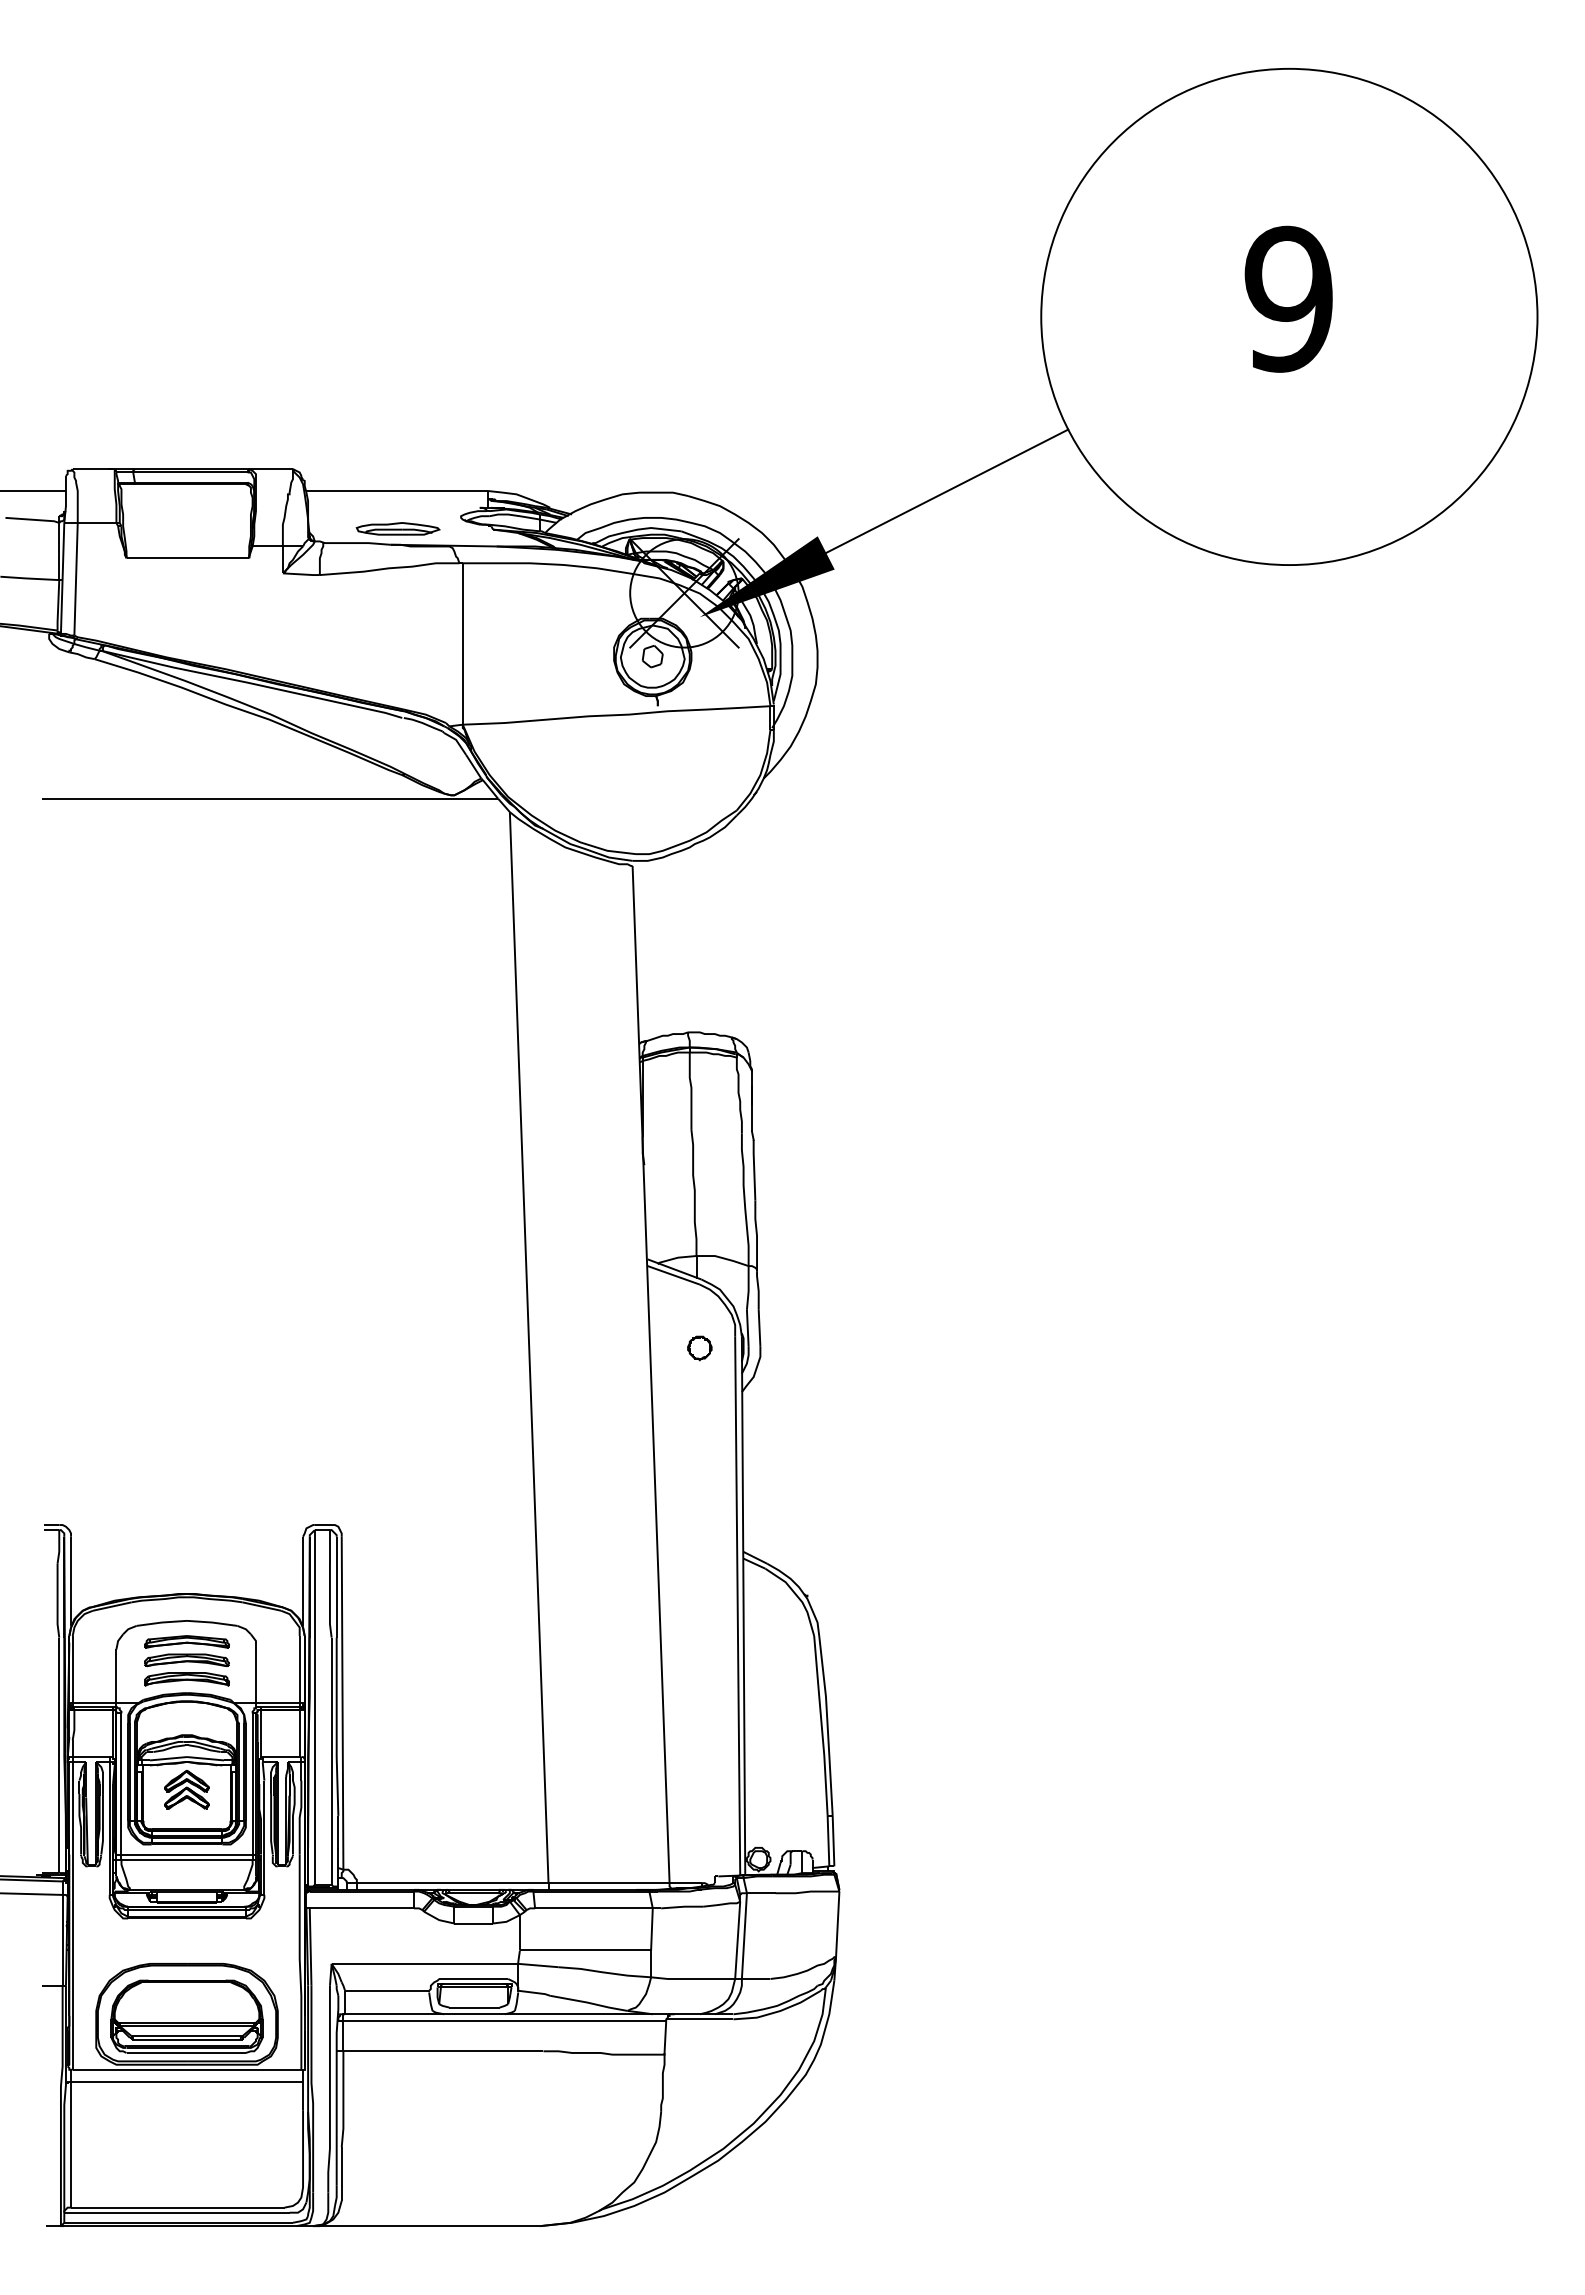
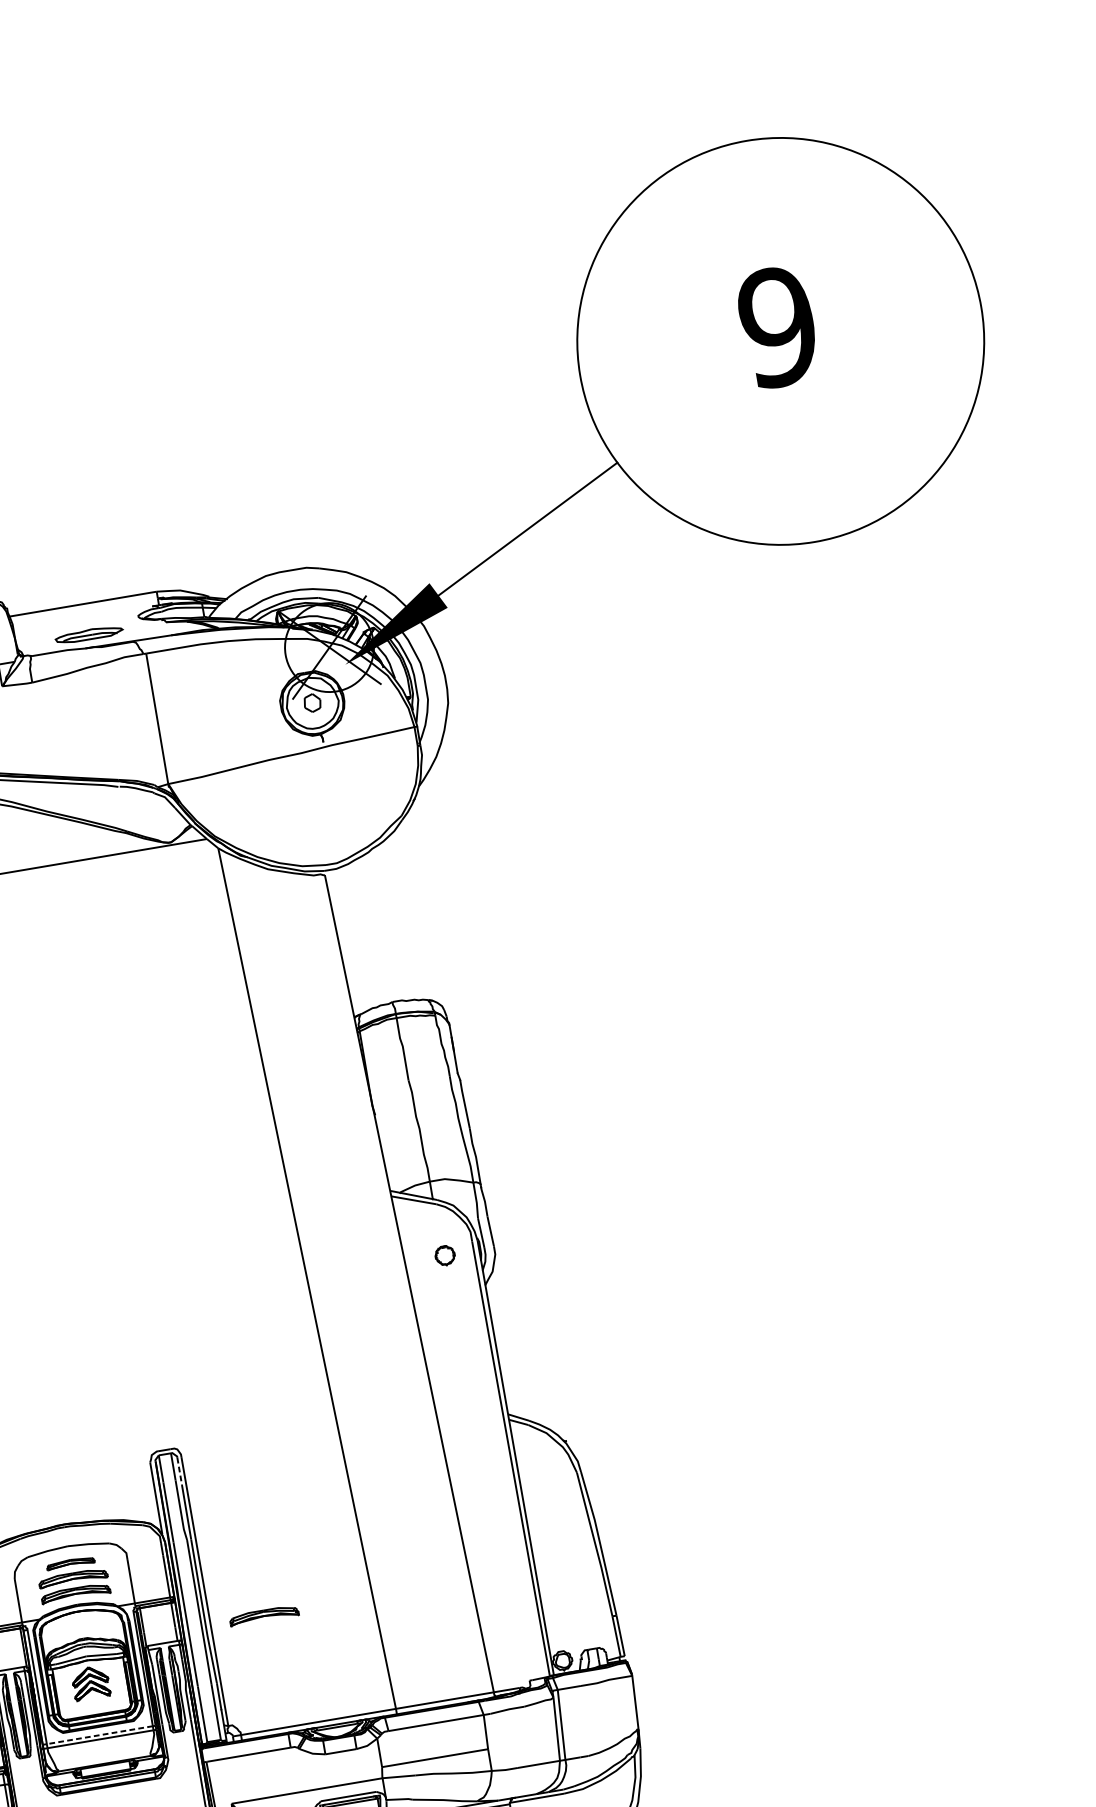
line: (336, 1553) -> (179, 1471), solid -> dashed
part: (186, 1641) -> (70, 1563), size x0.7
part: (408, 1744) -> (263, 1615), added
line: (187, 1854) -> (100, 1735), solid -> dashed

